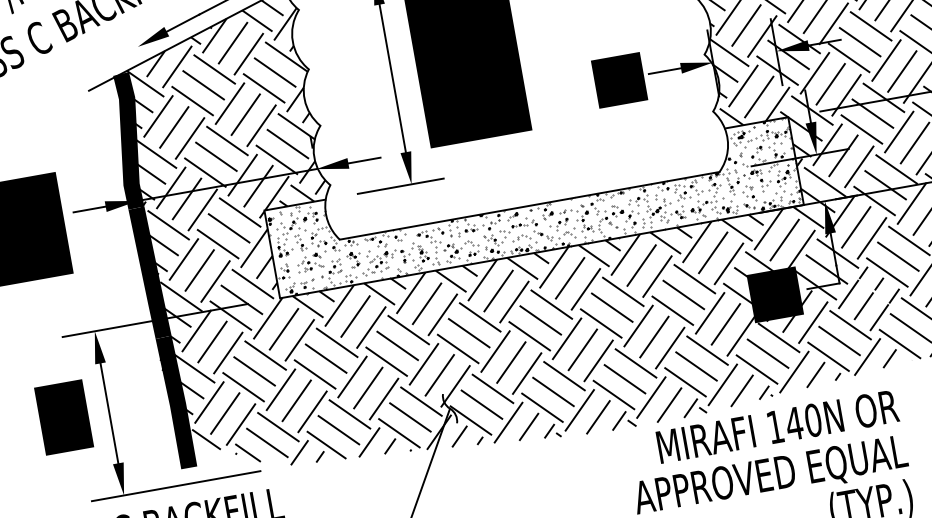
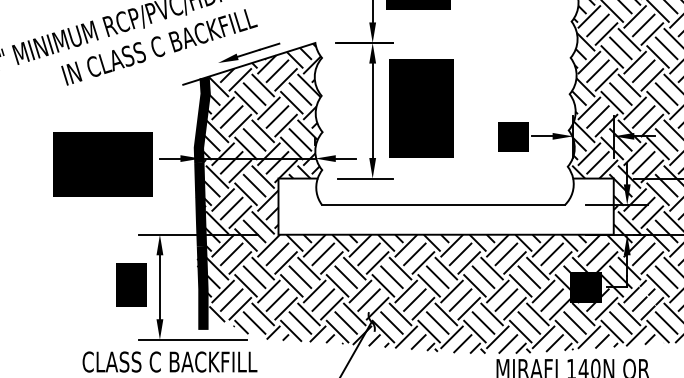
hatch: (534, 207) -> (446, 206), removed

